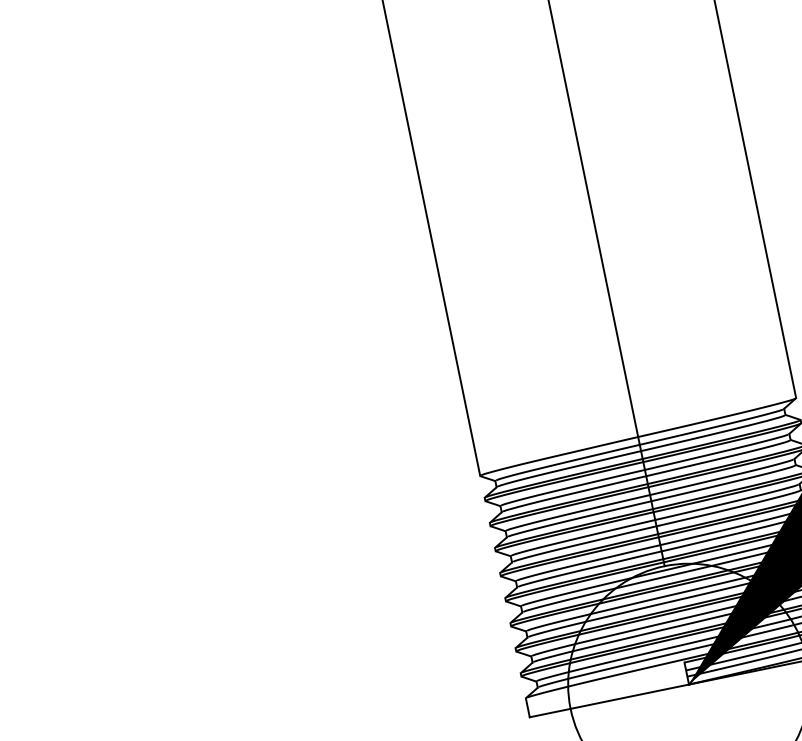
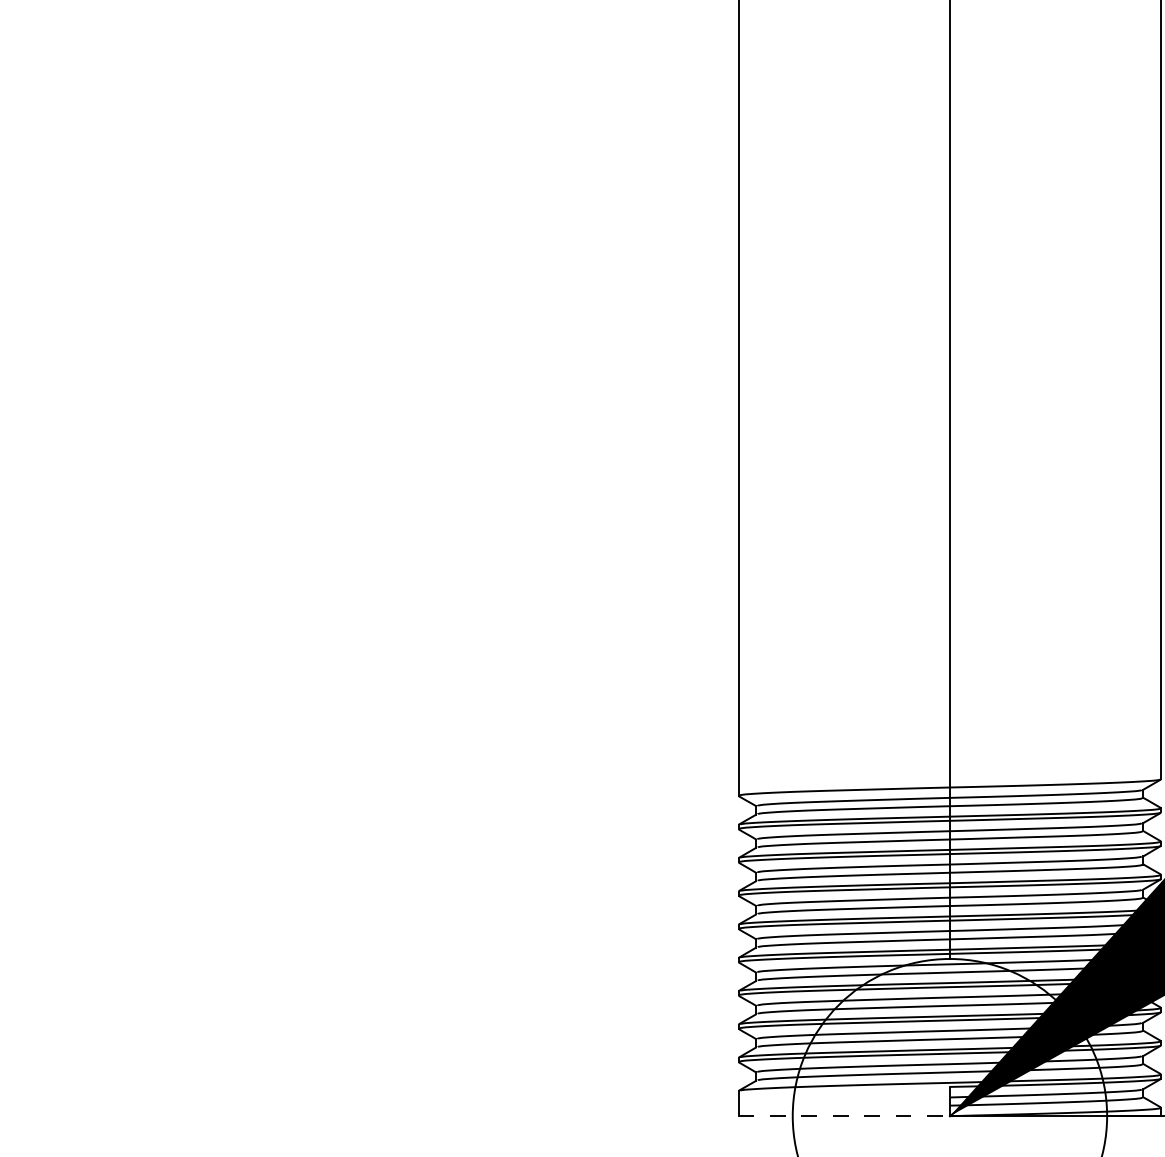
line: (609, 701) -> (844, 1116), solid -> dashed

